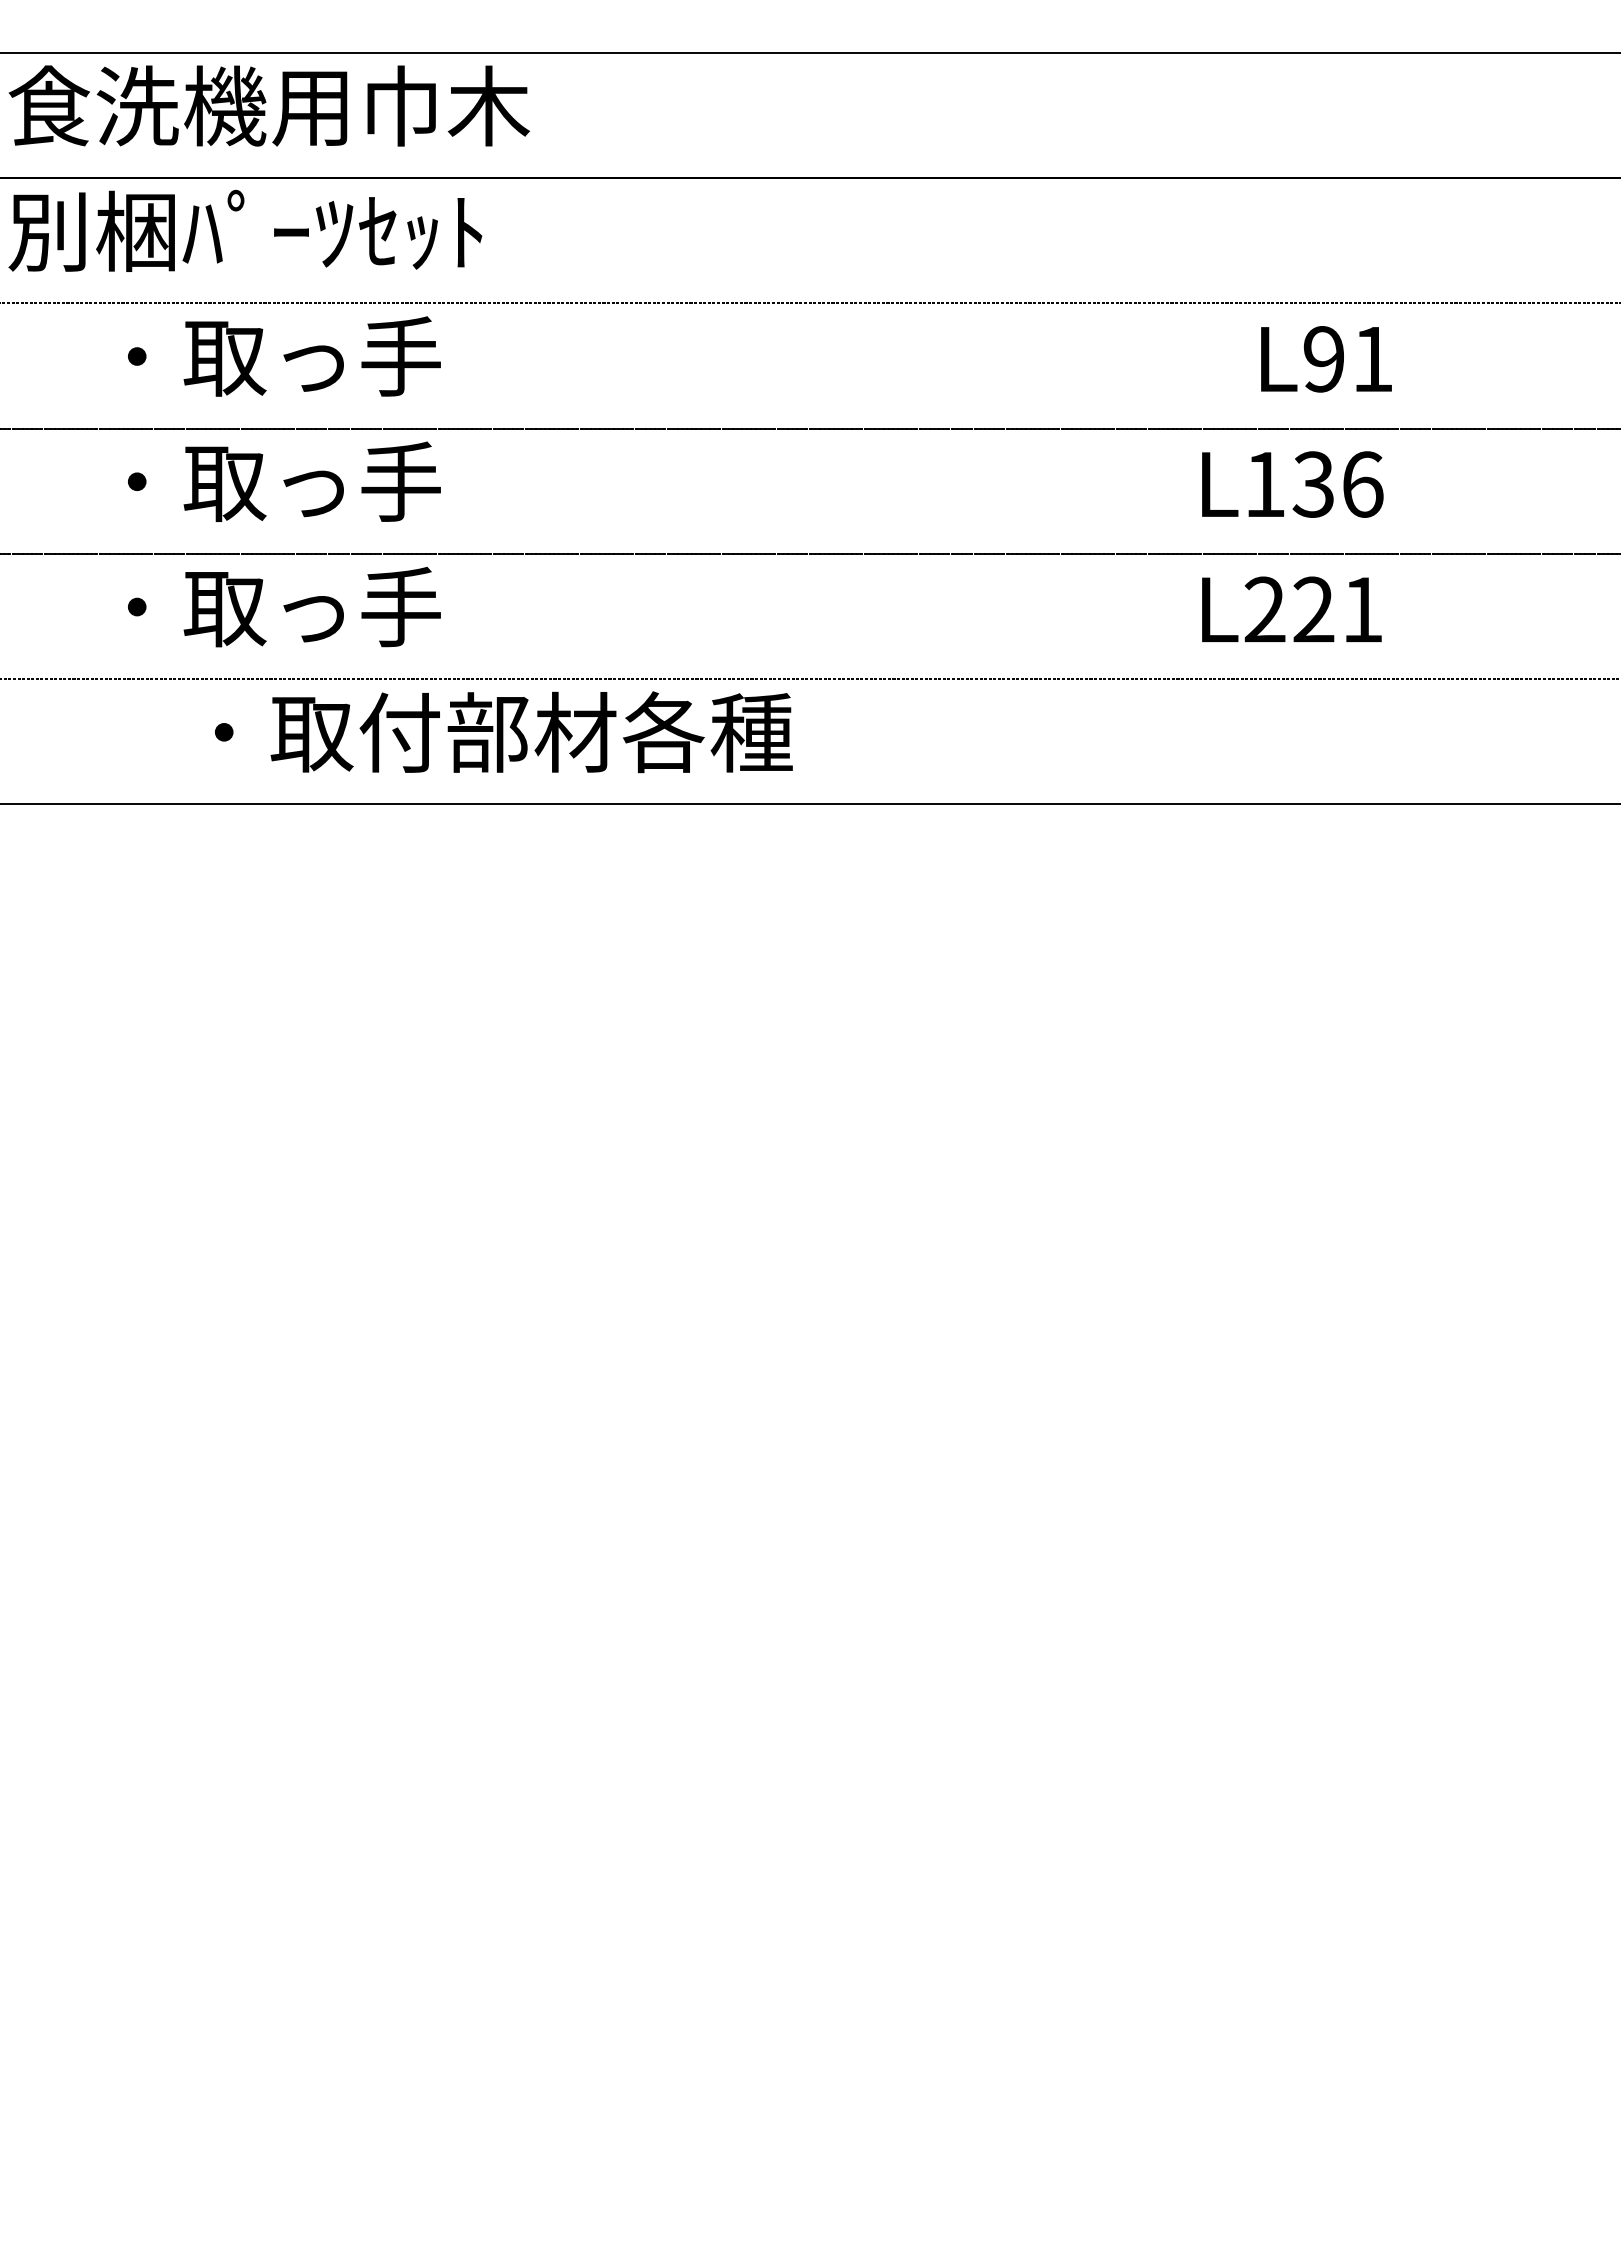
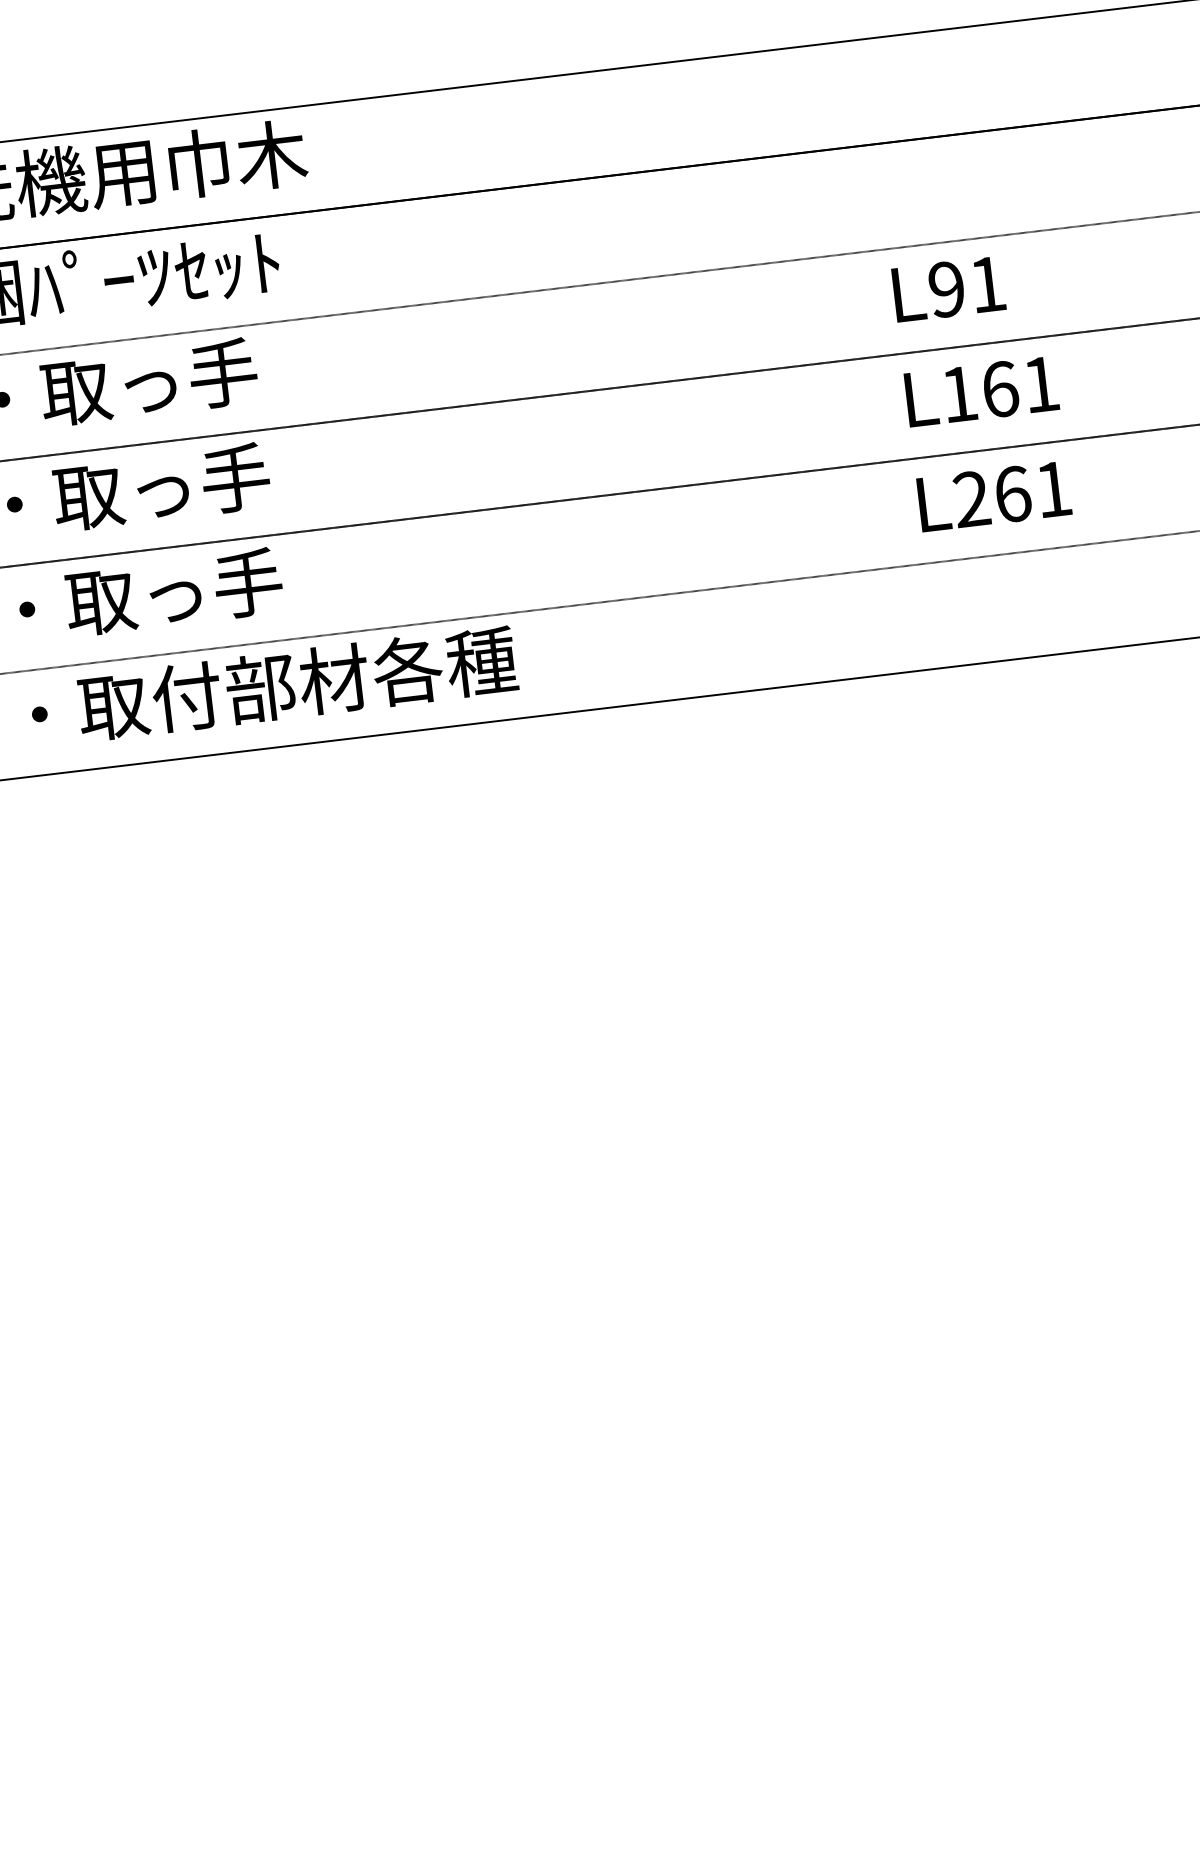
text: (1326, 359) -> (948, 289), moved
text: (1337, 484) -> (1020, 387), L136 -> L161
text: (1313, 609) -> (1012, 494), L221 -> L261
text: (503, 732) -> (273, 686), moved

